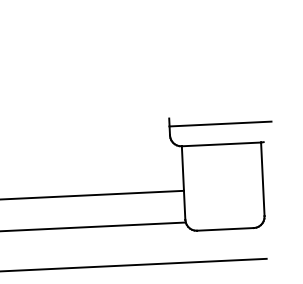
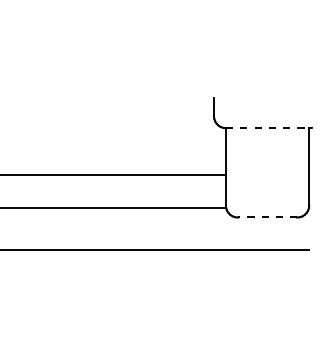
line: (220, 123) -> (267, 106), removed
line: (221, 144) -> (267, 128), solid -> dashed
line: (225, 229) -> (267, 217), solid -> dashed

